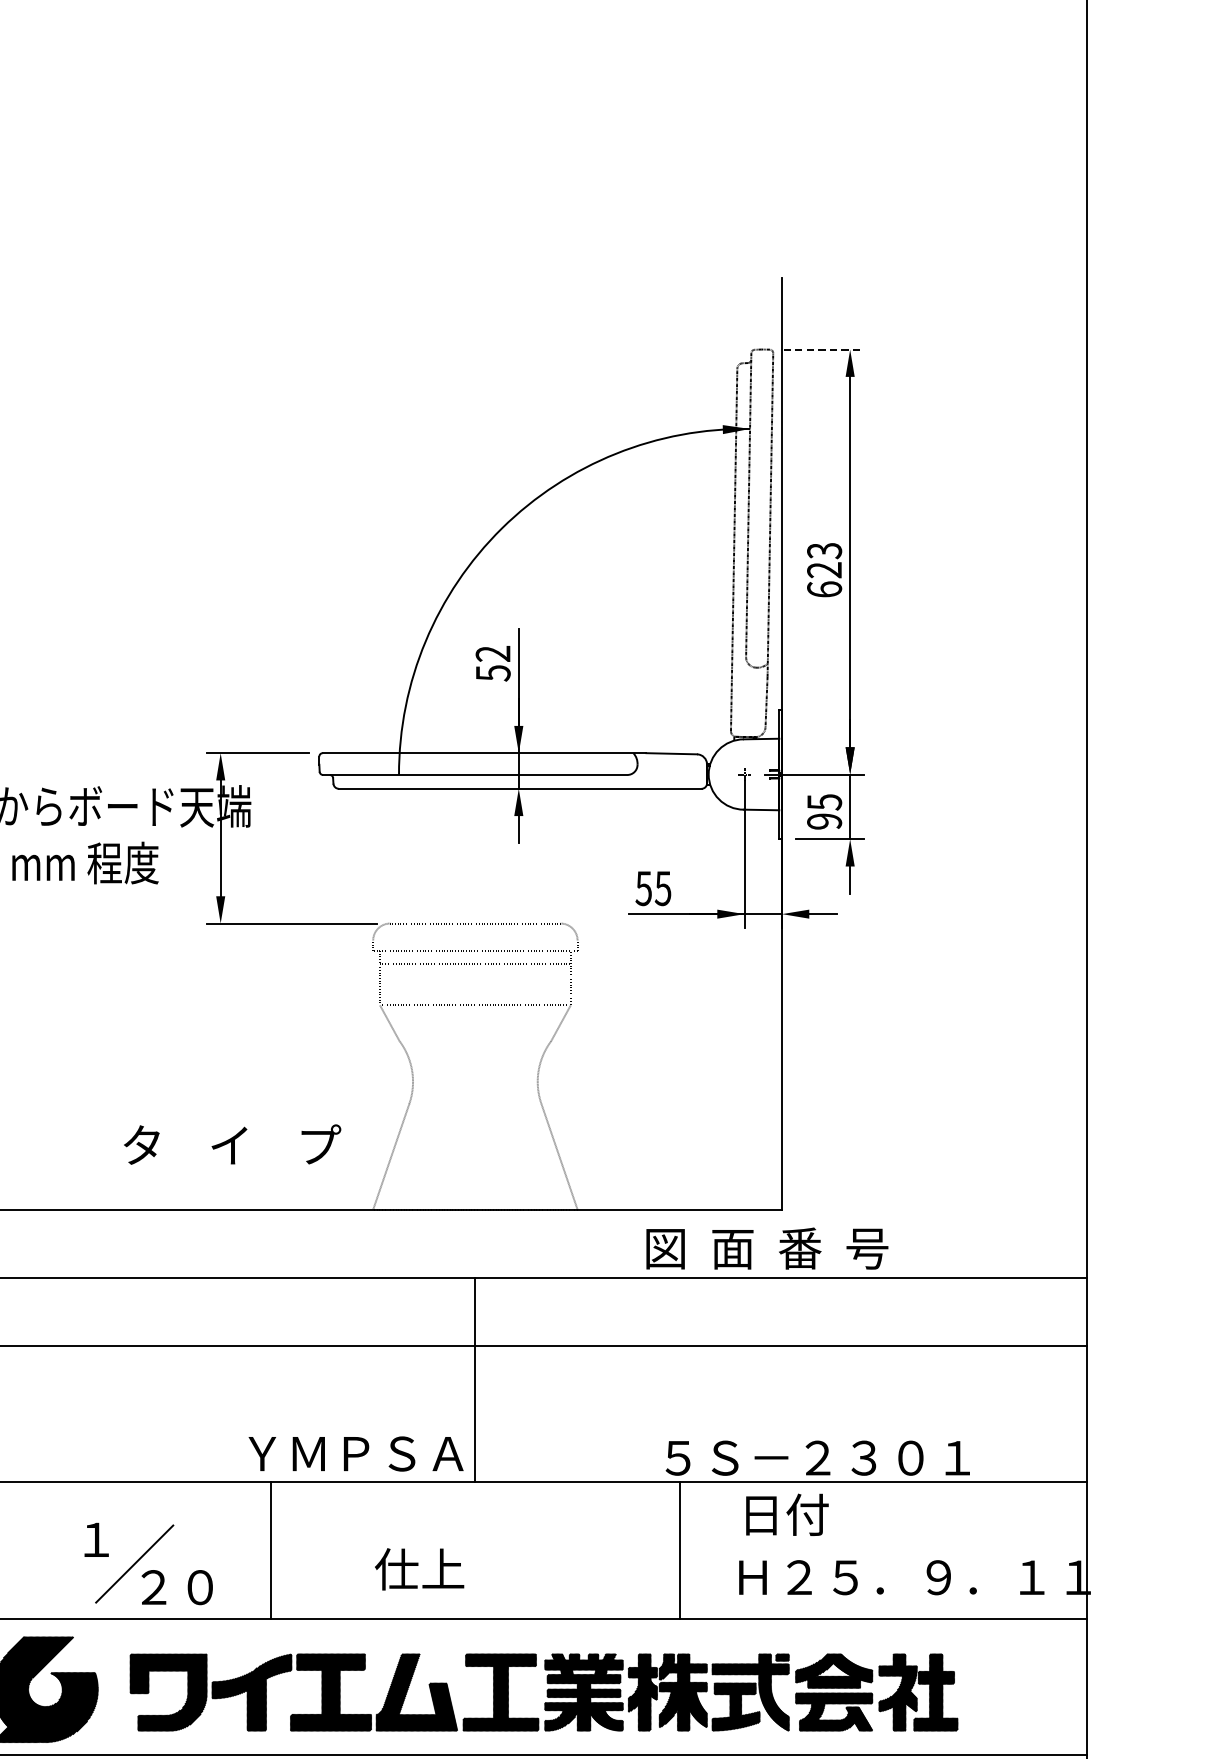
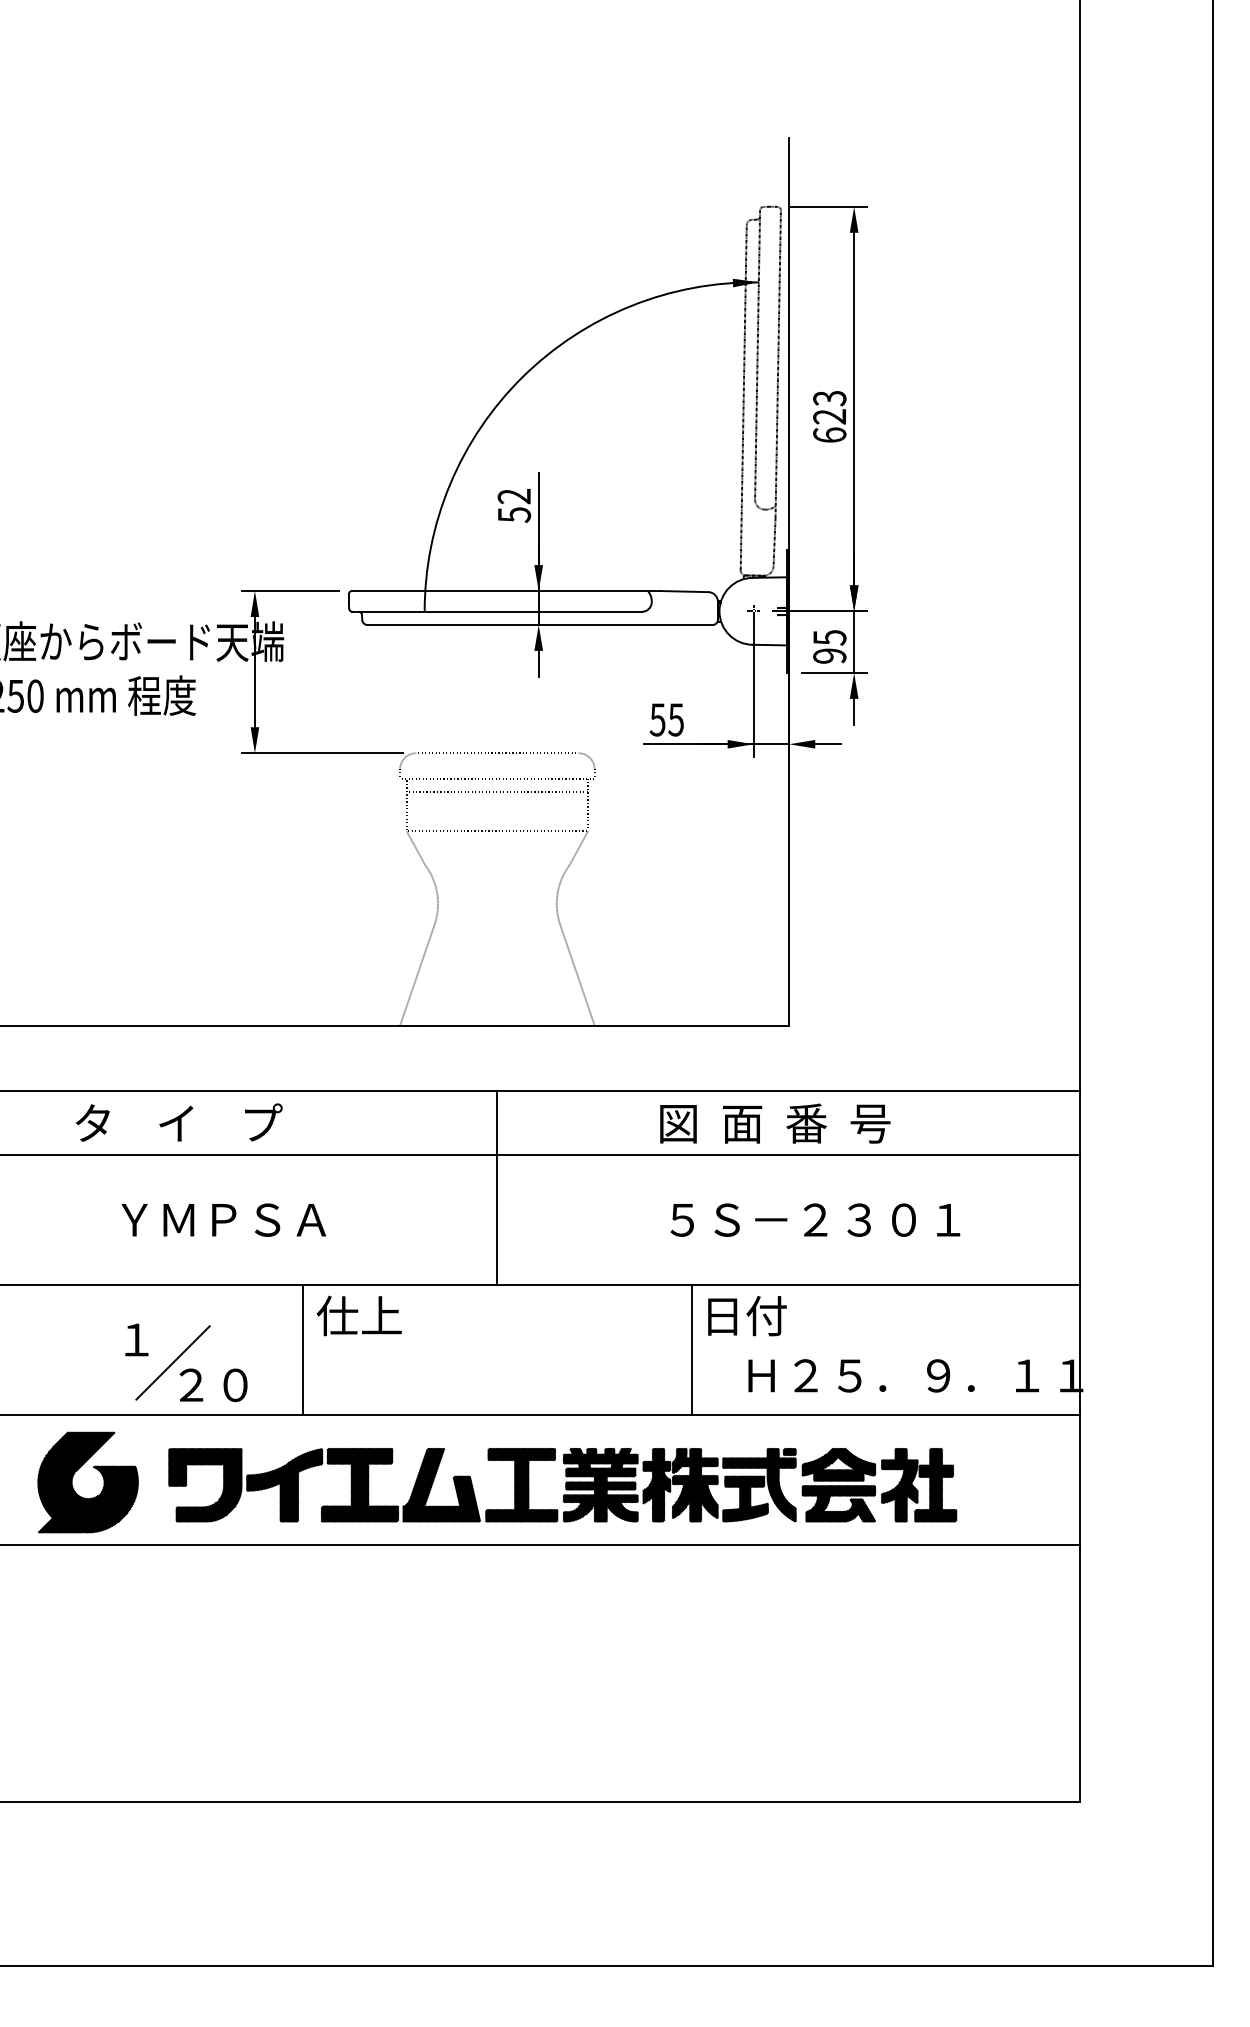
line: (824, 349) -> (829, 206), dashed -> solid
text: (232, 1144) -> (179, 1122), moved
text: (767, 1248) -> (775, 1123), moved
text: (355, 1453) -> (223, 1219), moved
text: (817, 1457) -> (815, 1219), moved
text: (787, 1515) -> (747, 1316), moved
text: (418, 1568) -> (358, 1315), moved

